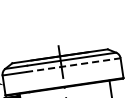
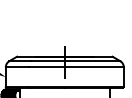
line: (74, 65) -> (77, 67), dashed -> solid

